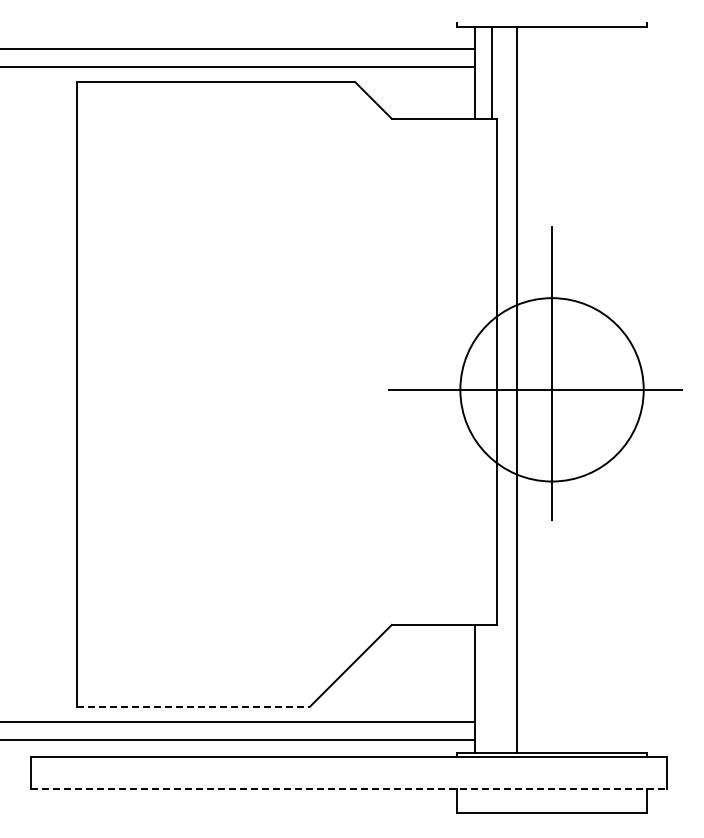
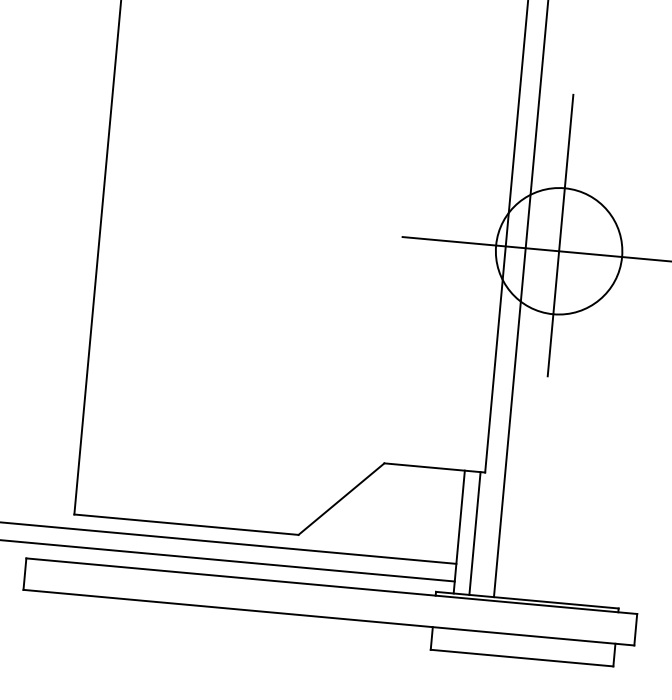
circle: (551, 389) -> (558, 250), size x0.71
line: (491, 688) -> (474, 533), added
line: (193, 706) -> (186, 524), dashed -> solid
line: (349, 789) -> (329, 617), dashed -> solid

